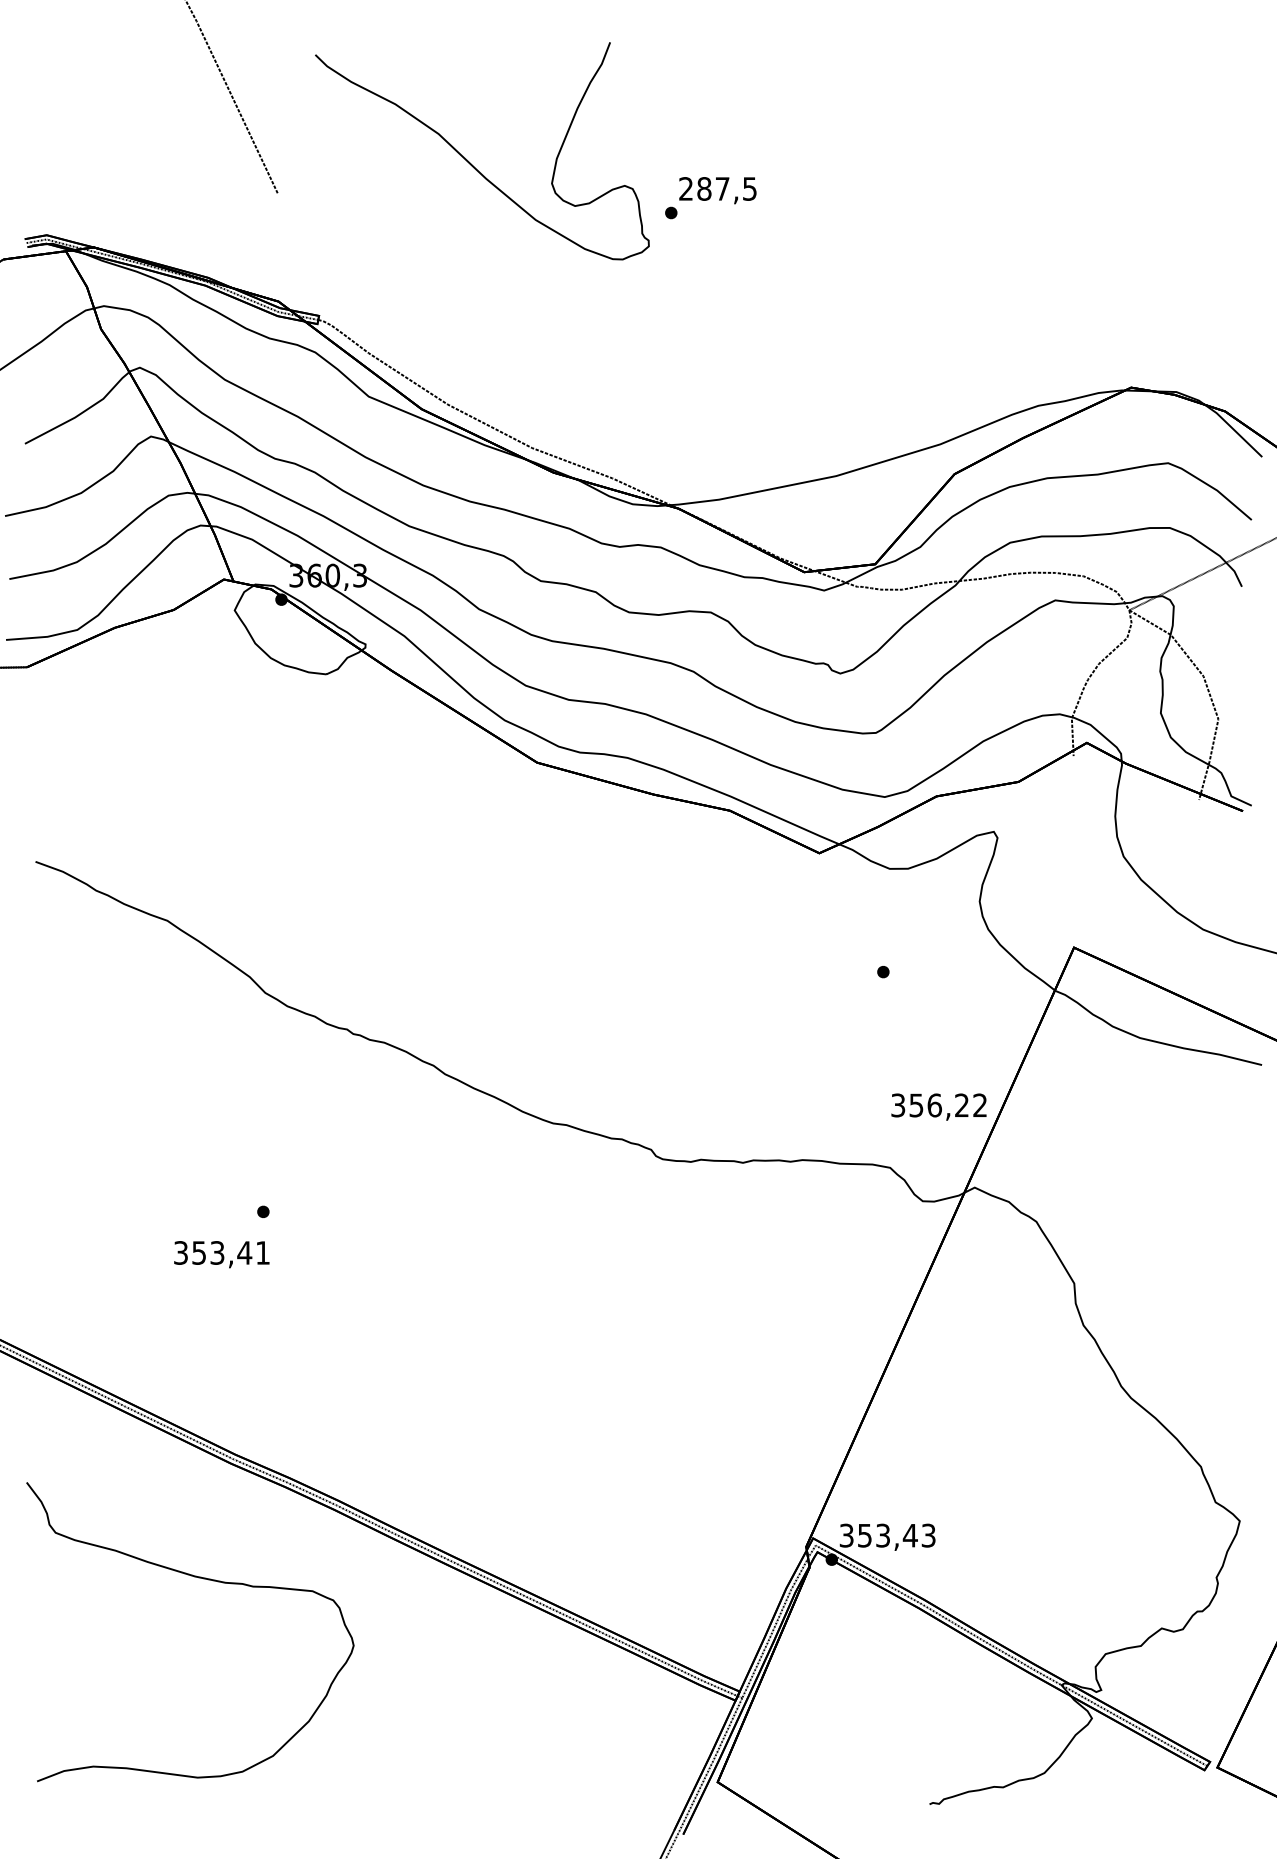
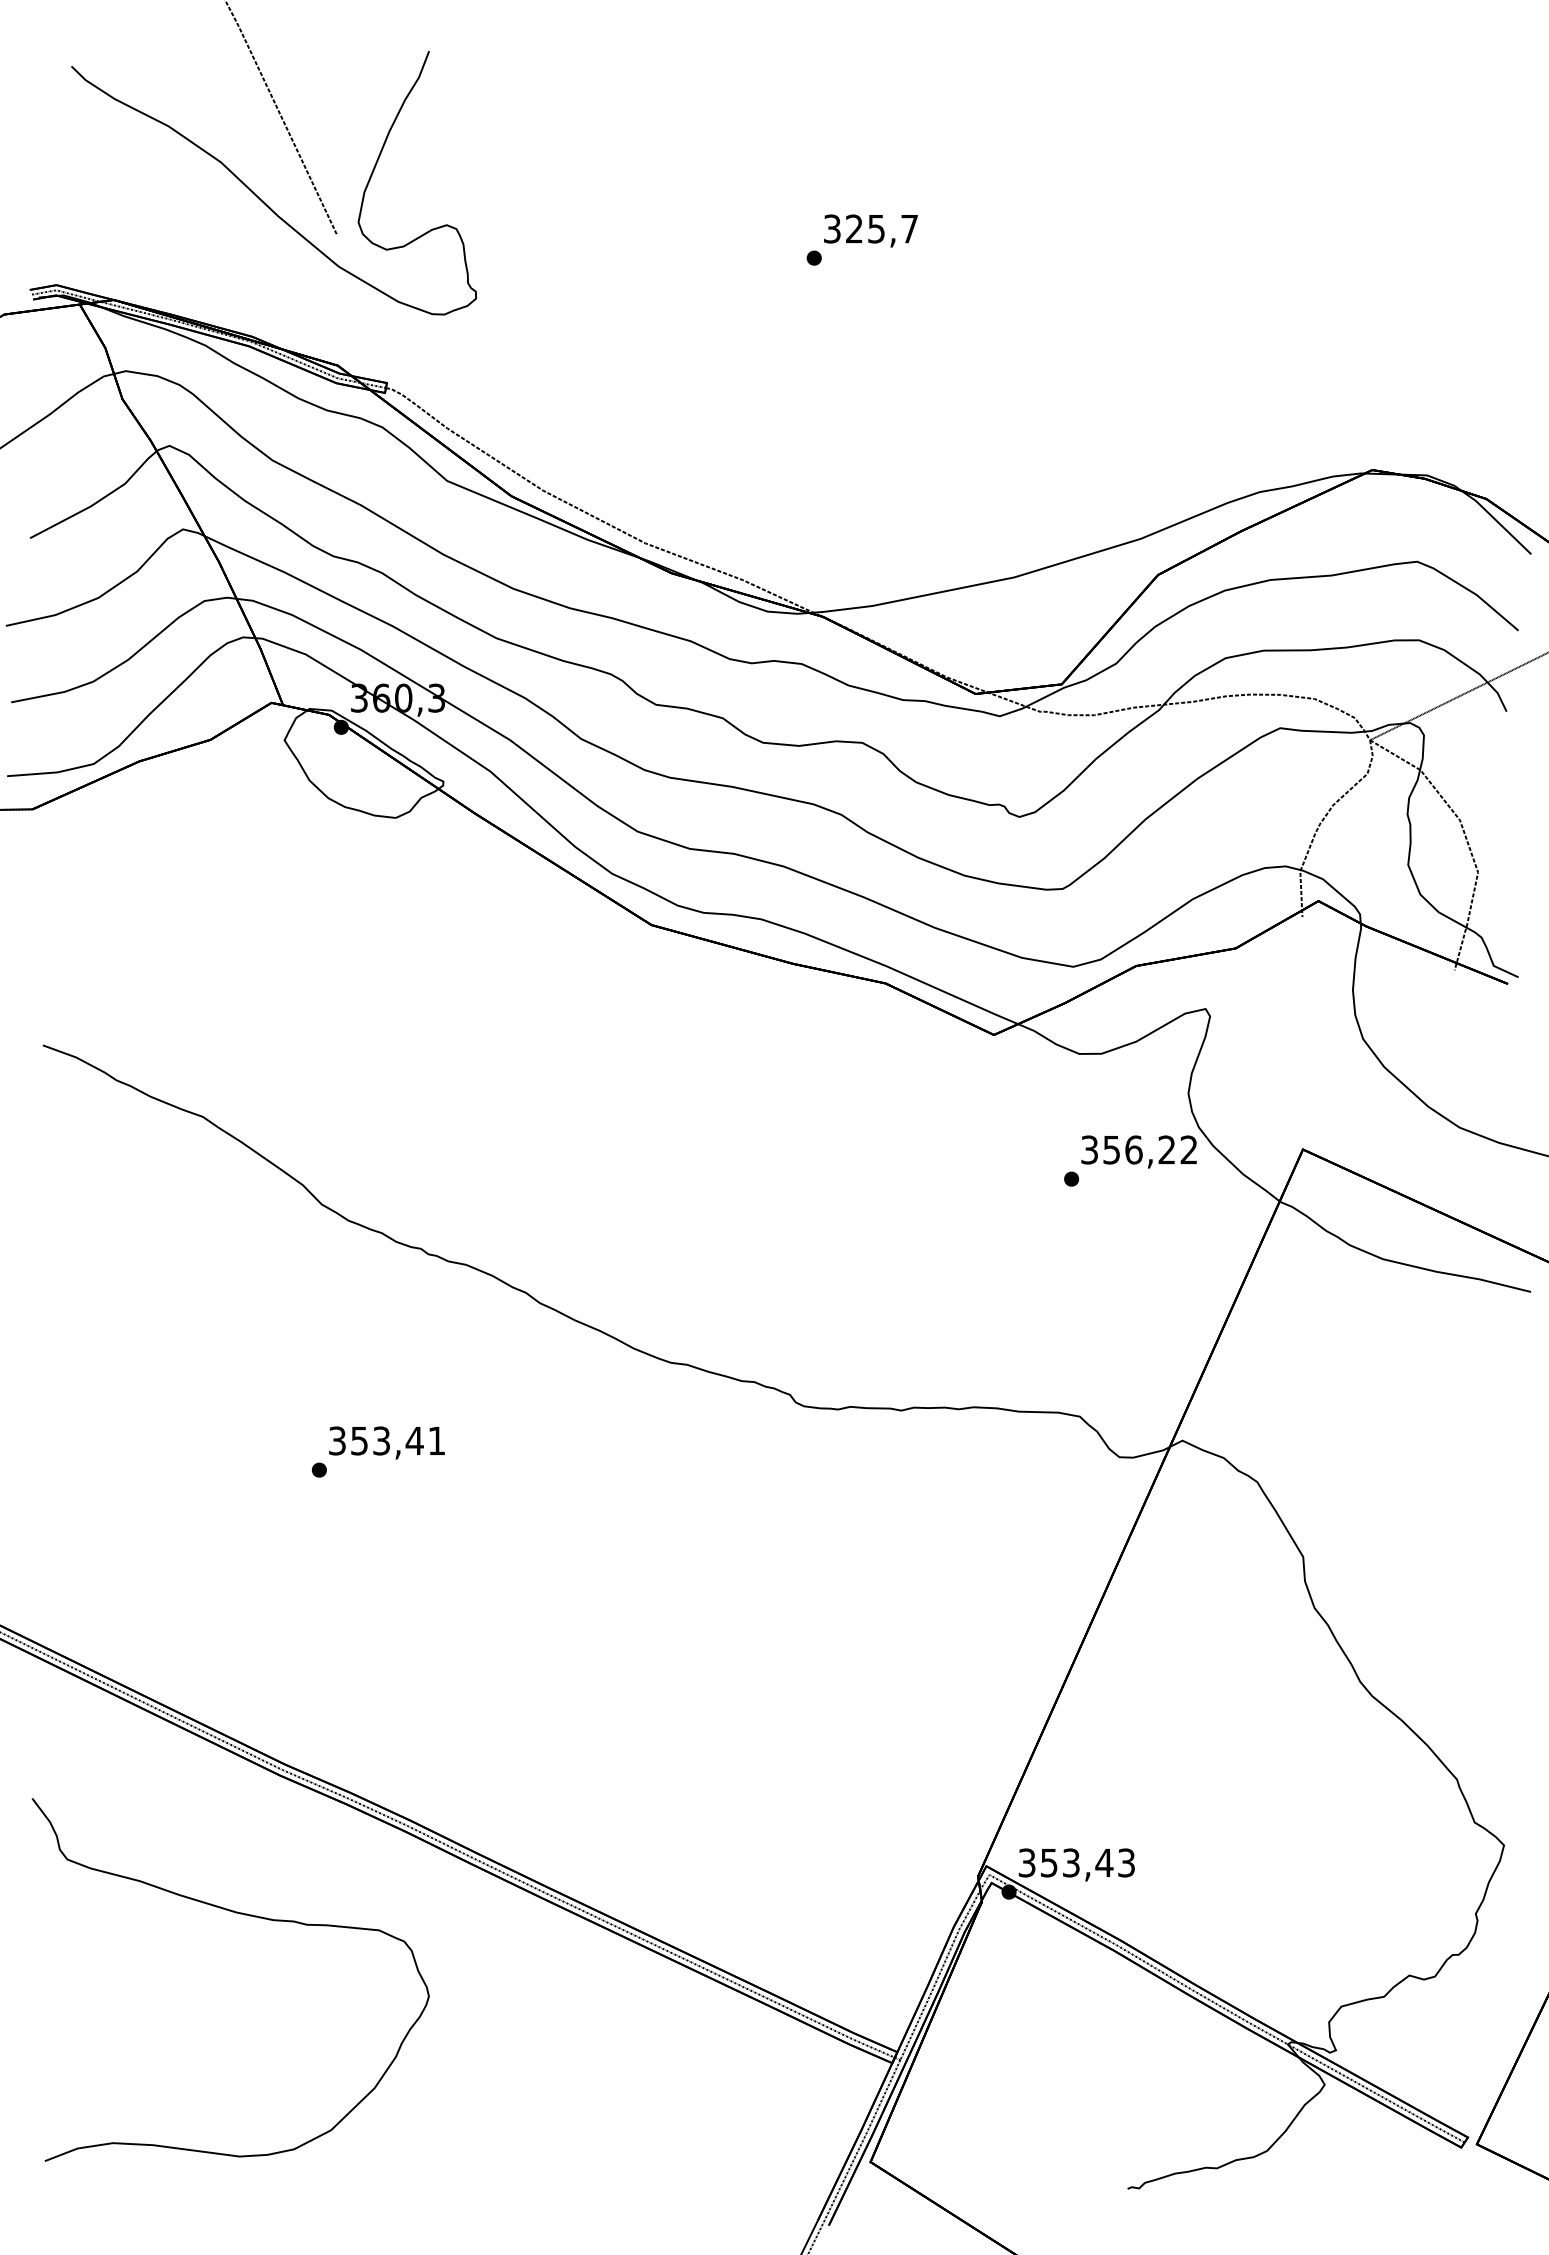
part: (470, 162) -> (259, 197), moved
text: (717, 188) -> (870, 228), 287,5 -> 325,7
text: (938, 1106) -> (1138, 1151), moved
text: (221, 1254) -> (386, 1442), moved

